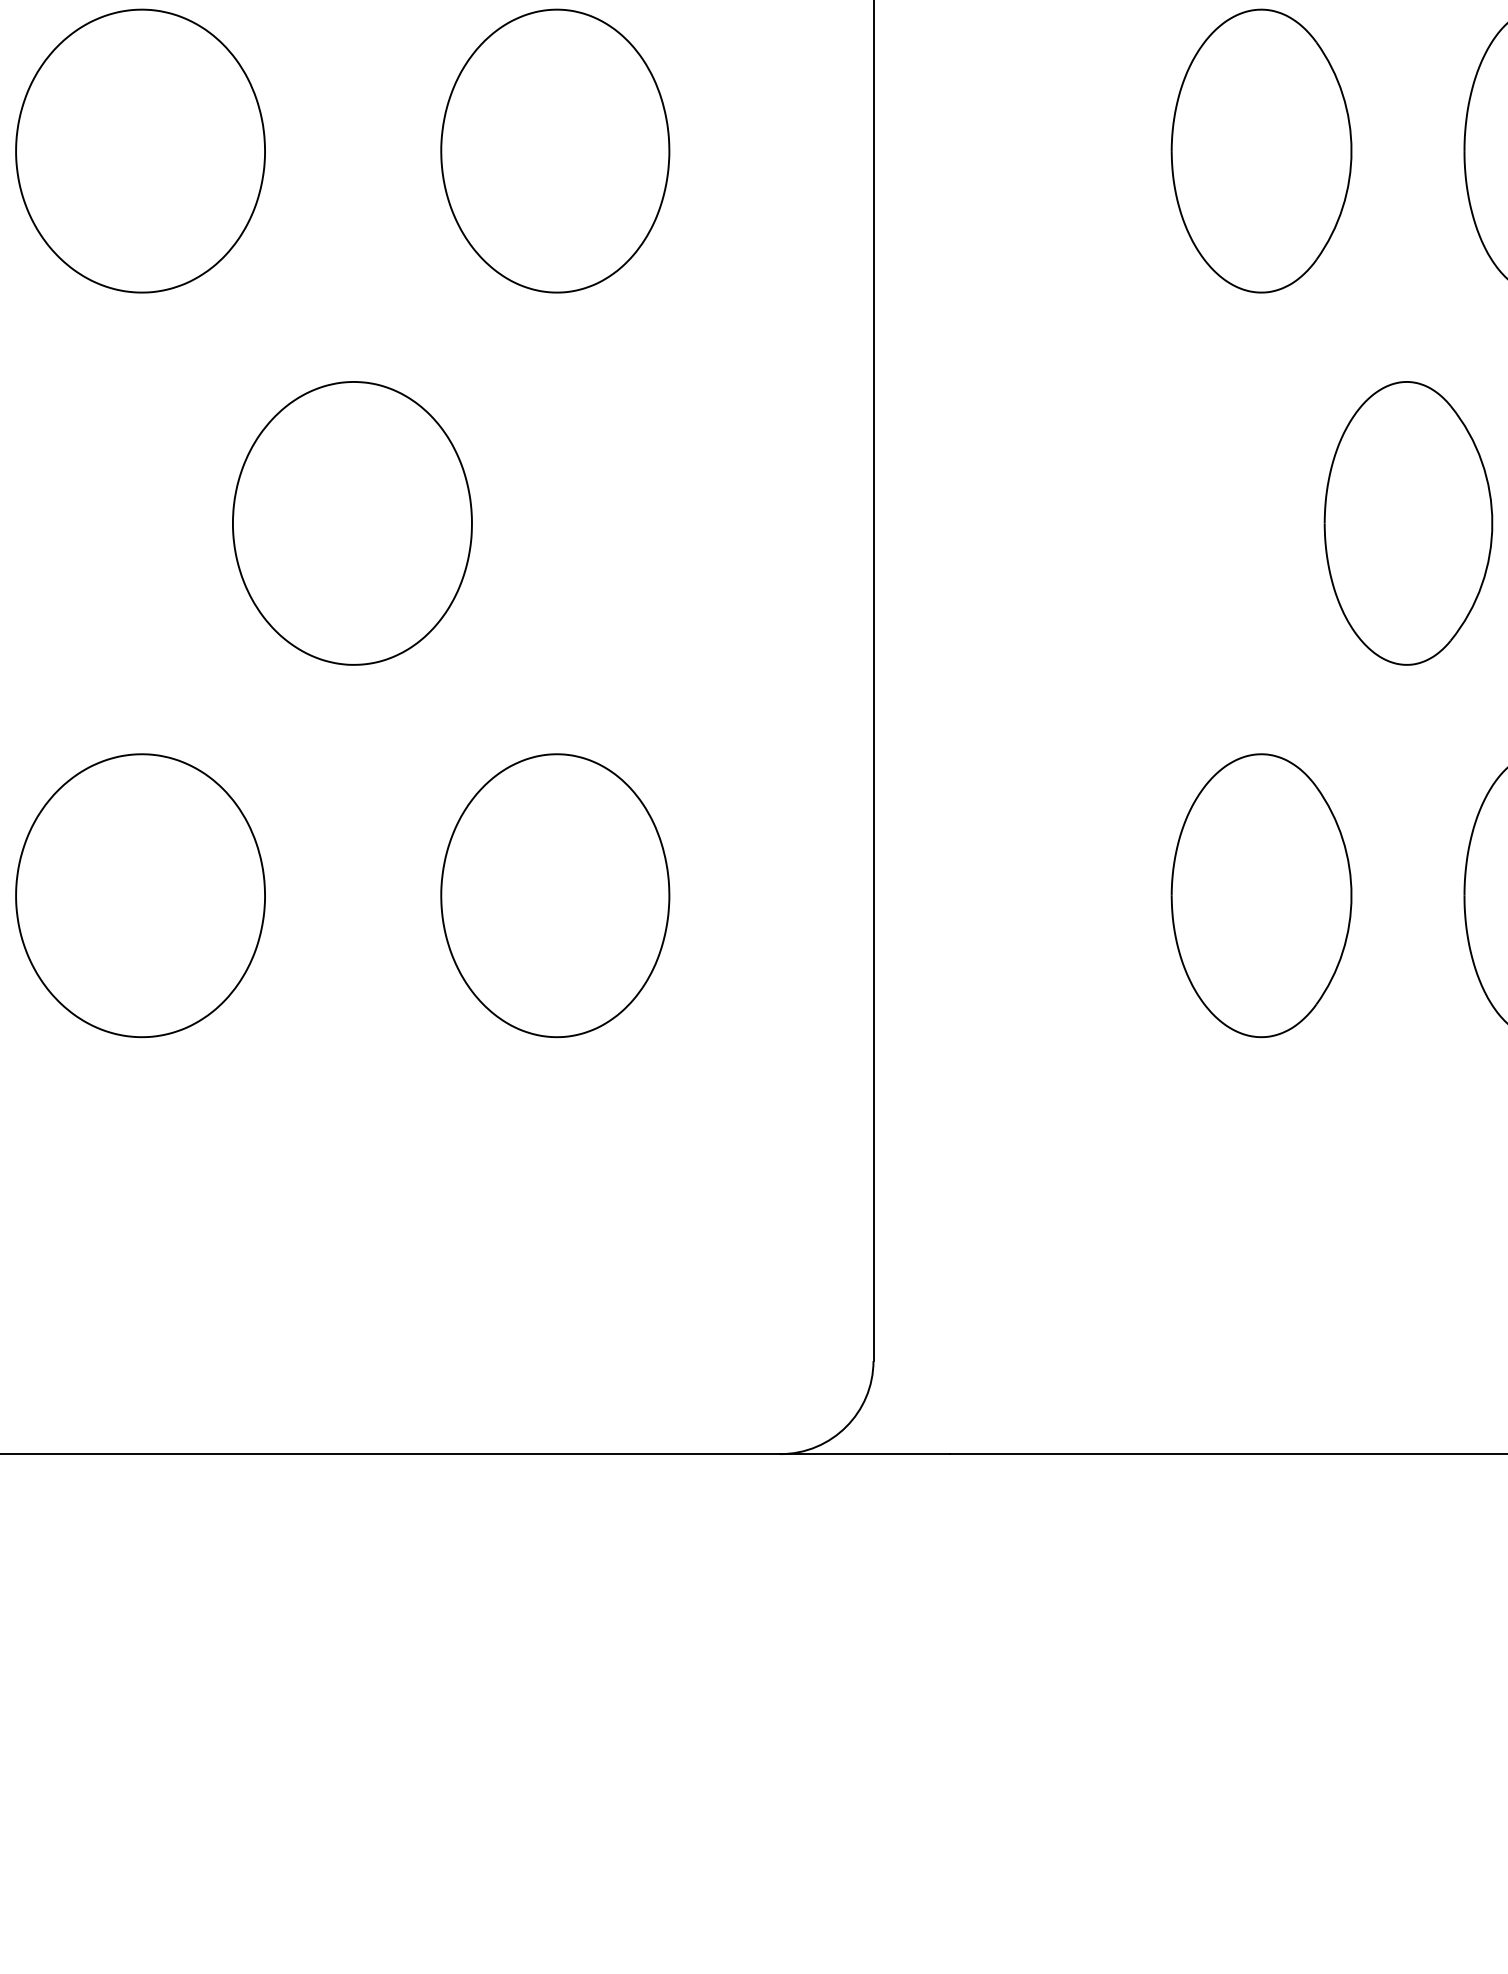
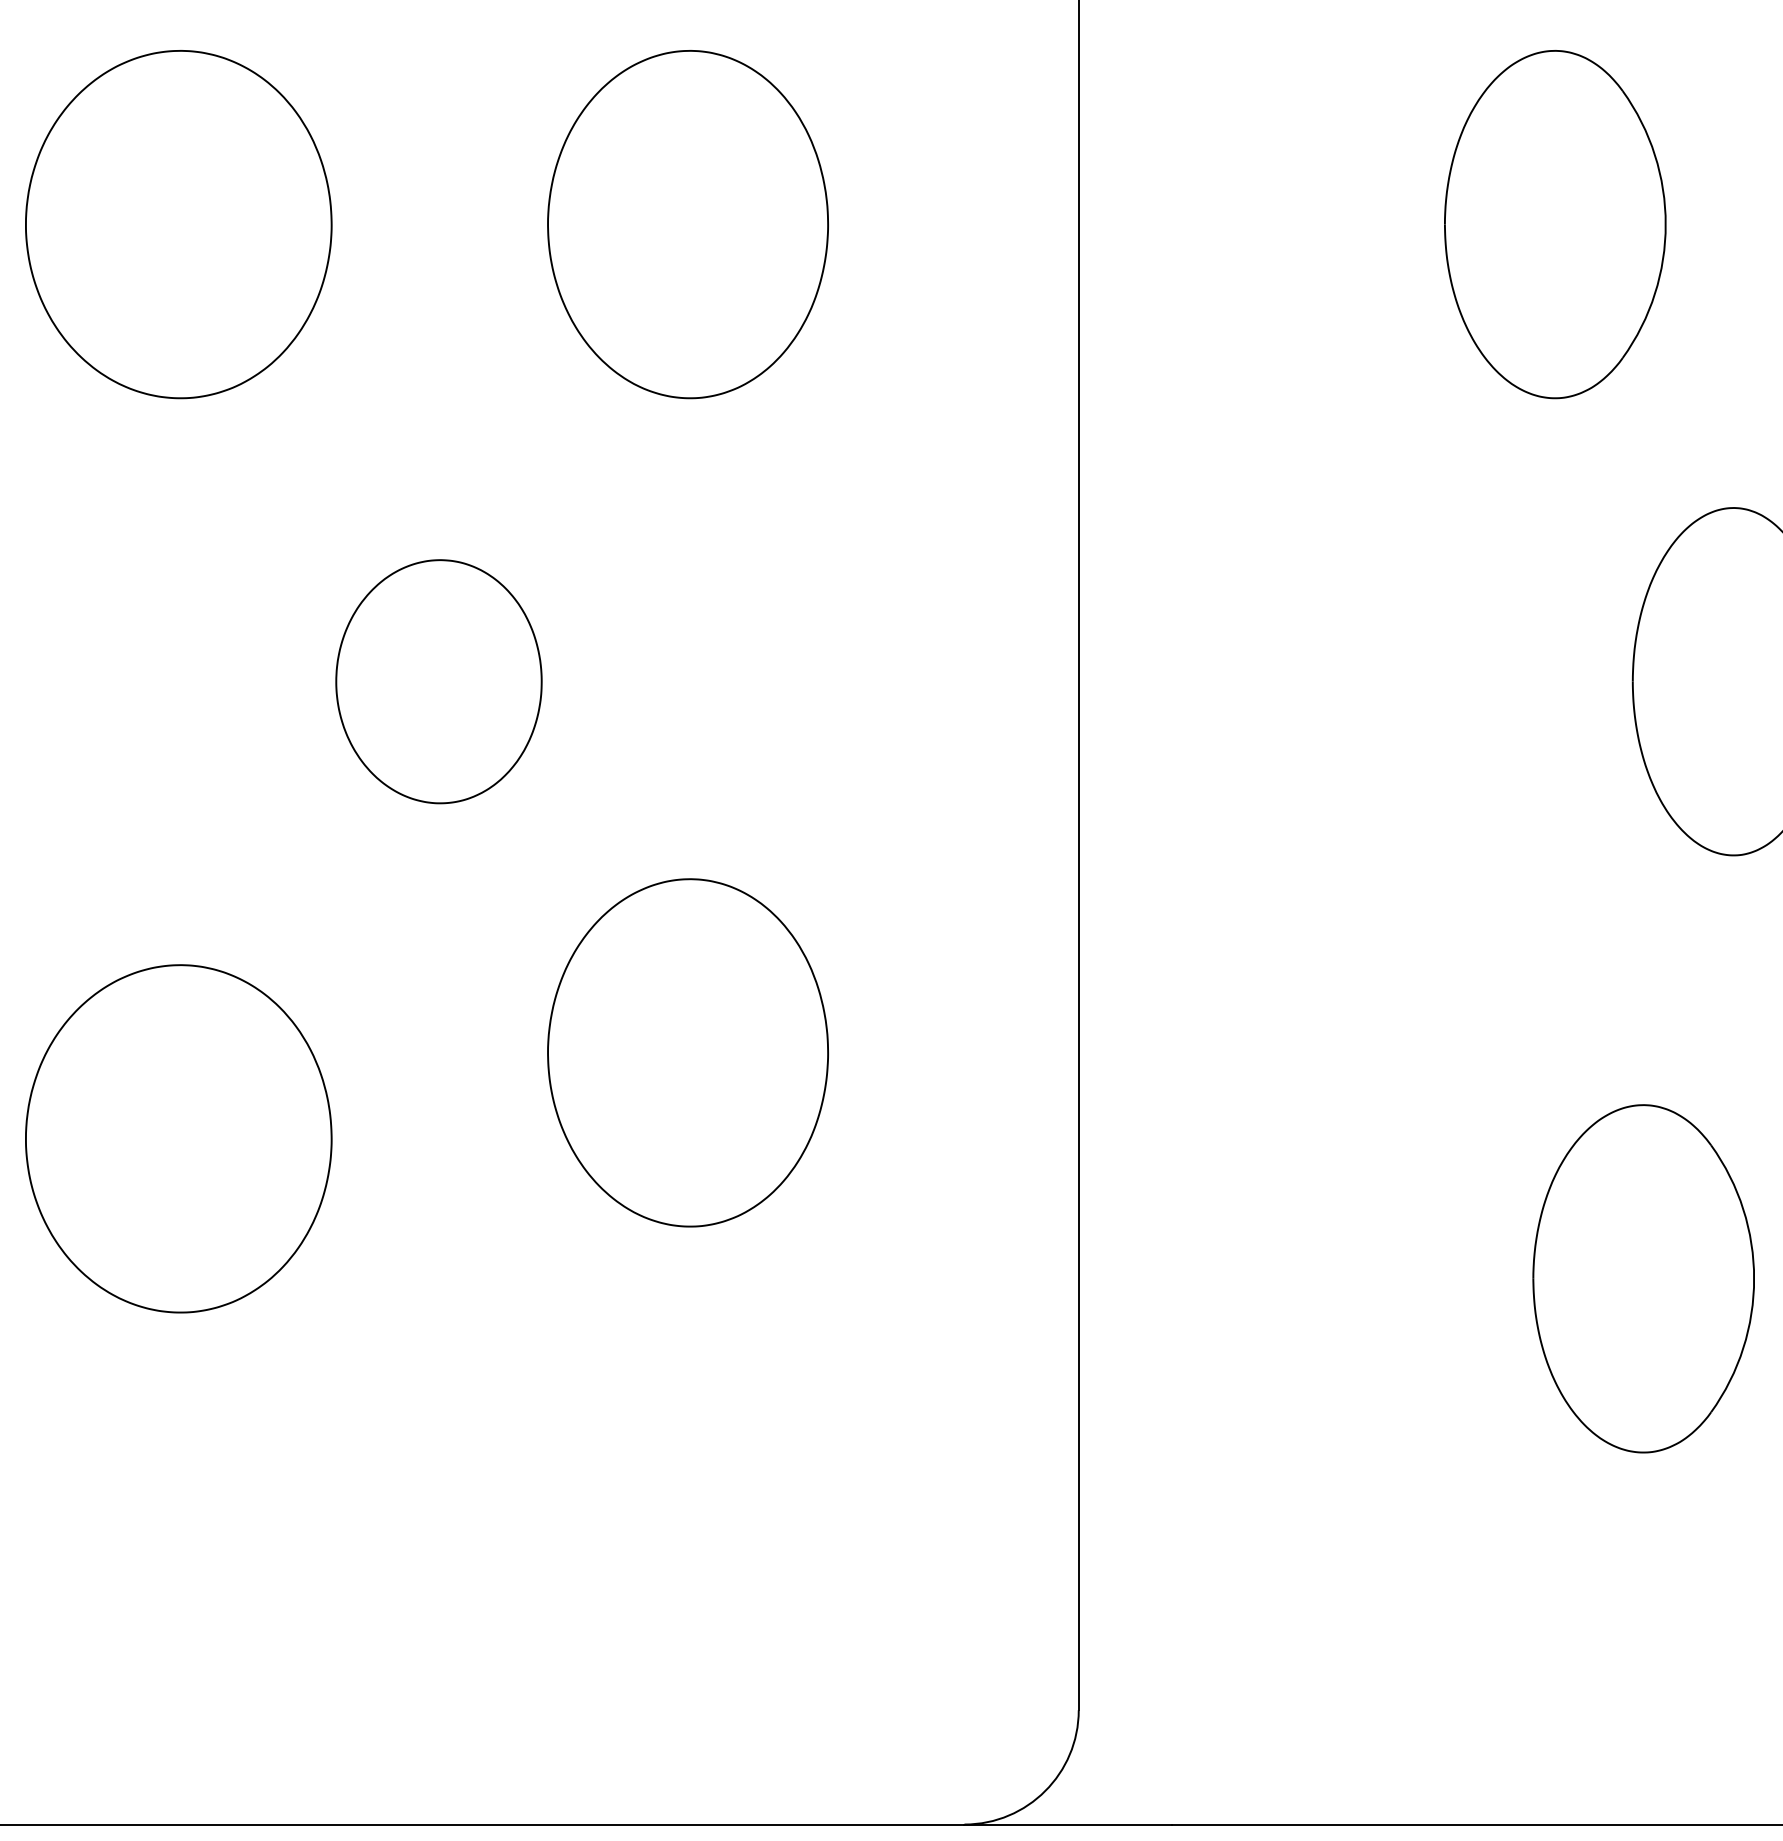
part: (352, 523) -> (439, 681), size x0.7
part: (555, 895) -> (688, 1052), moved
part: (1261, 895) -> (1643, 1278), moved

